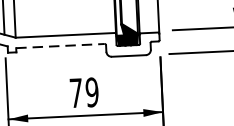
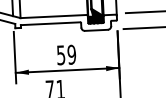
line: (60, 45) -> (50, 23), dashed -> solid
text: (75, 93) -> (60, 55), 79 -> 59

